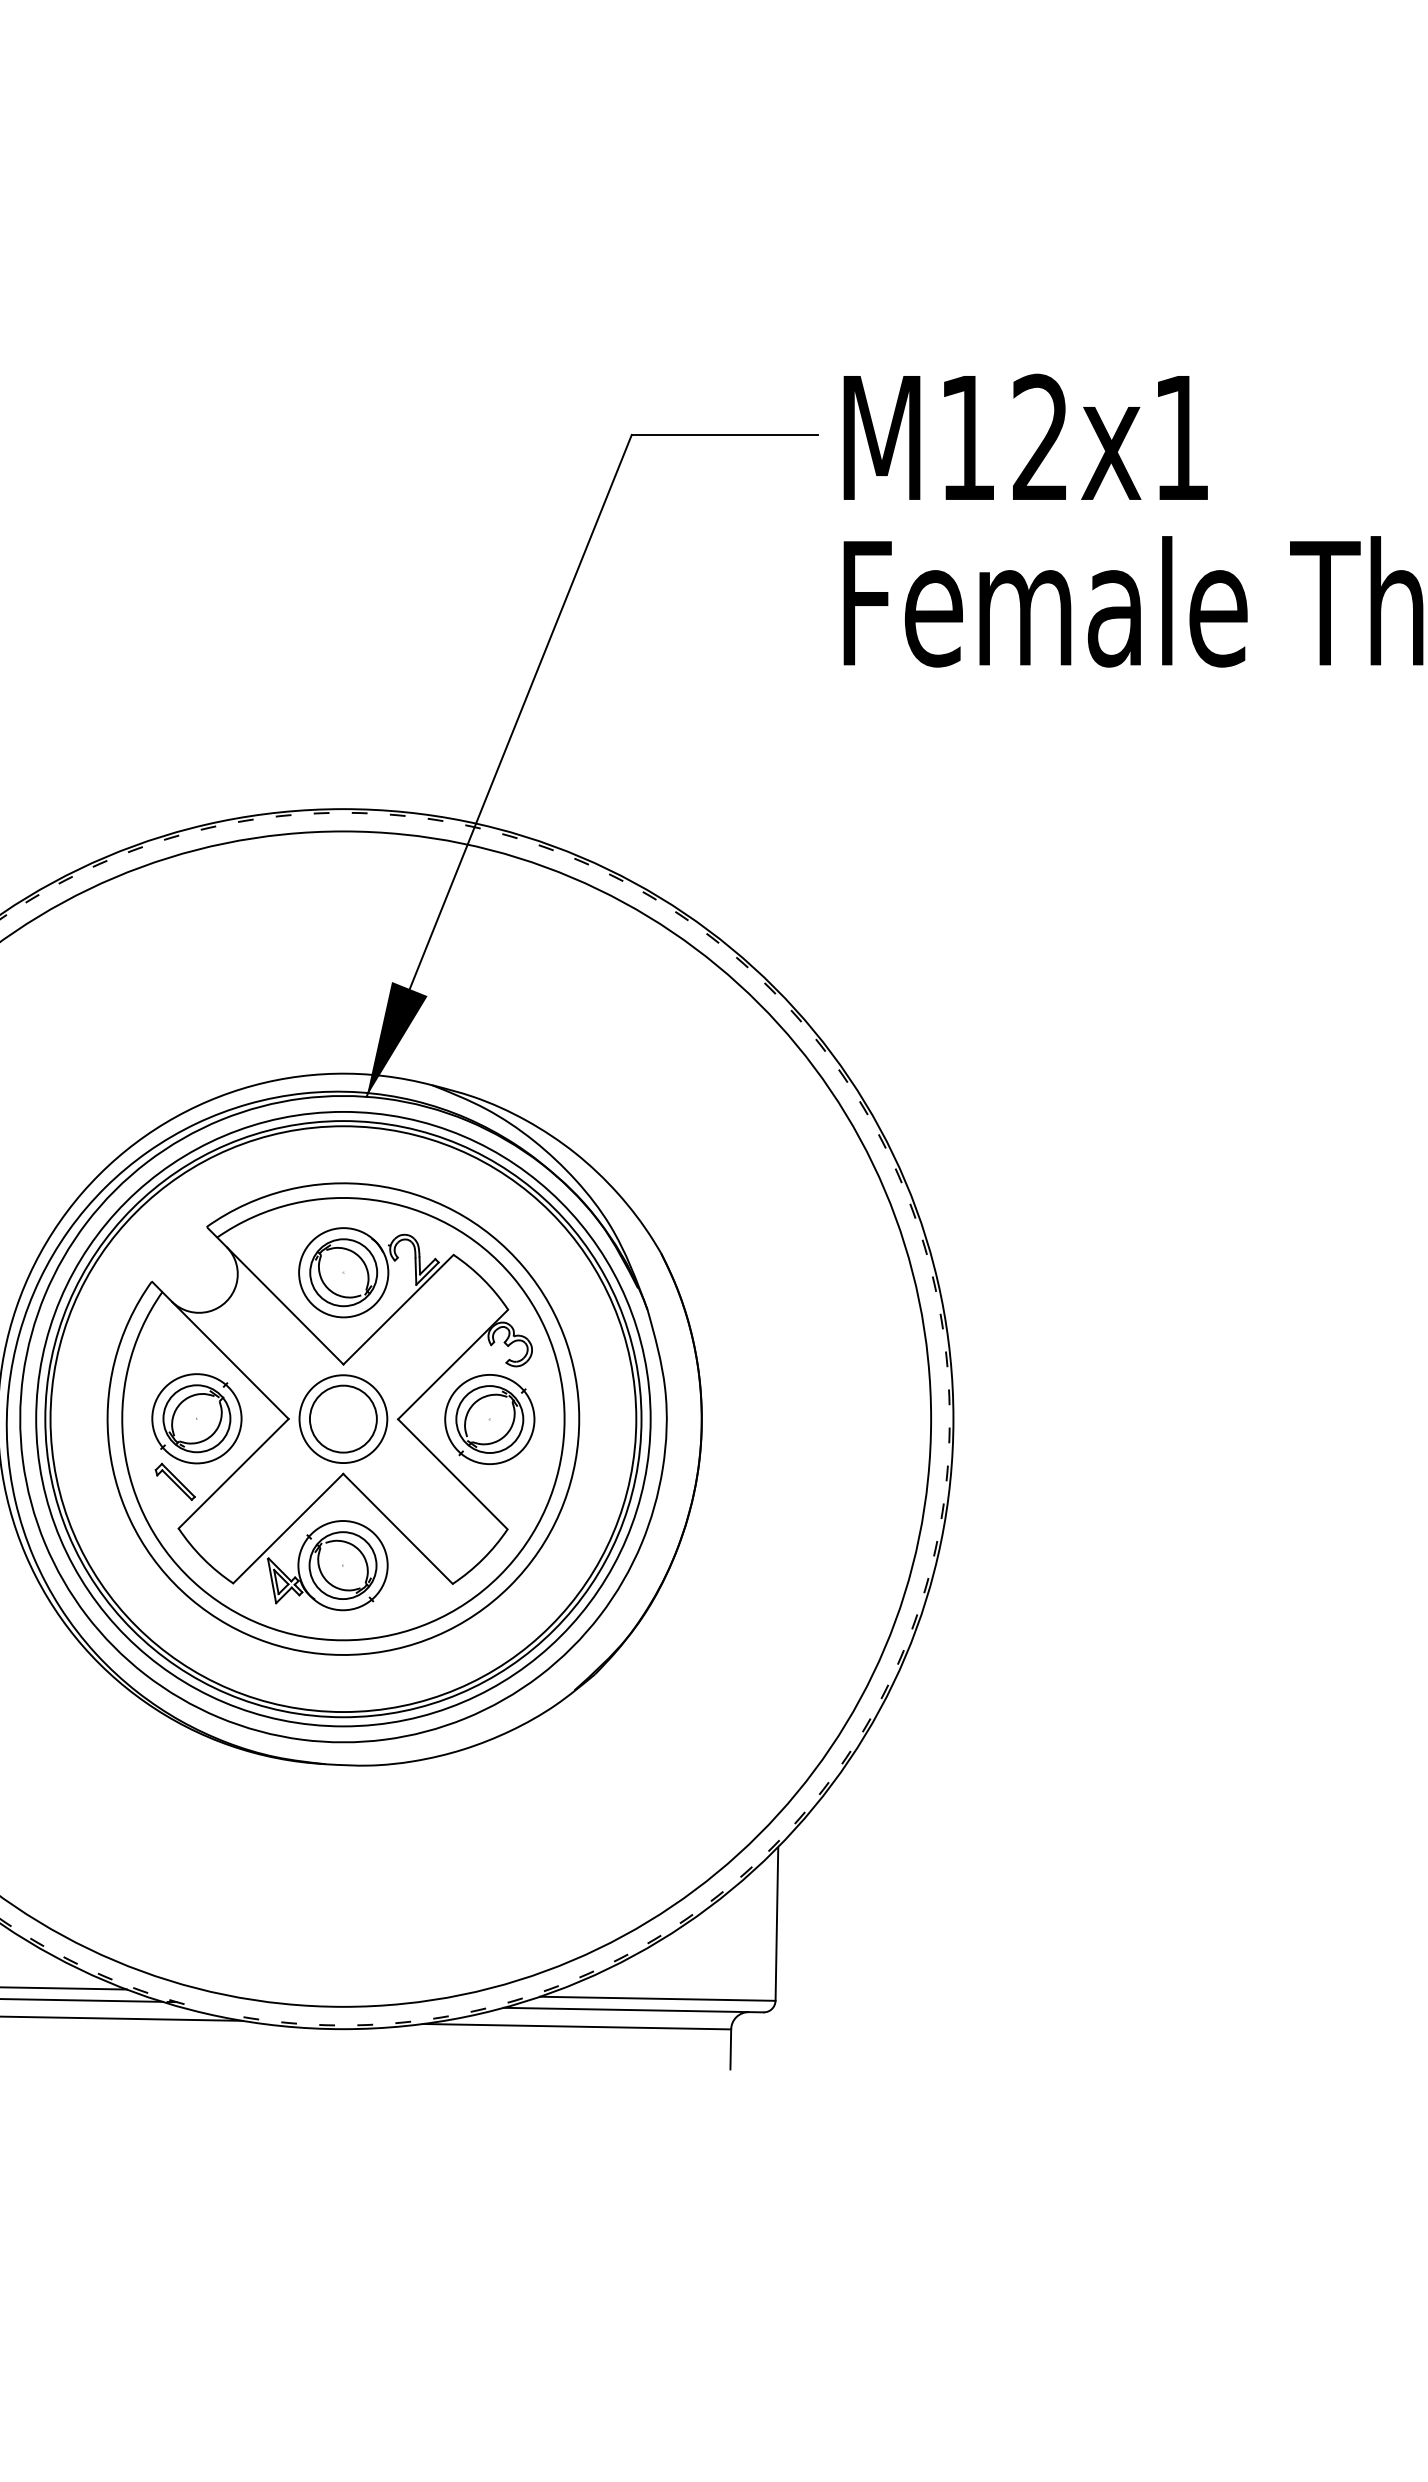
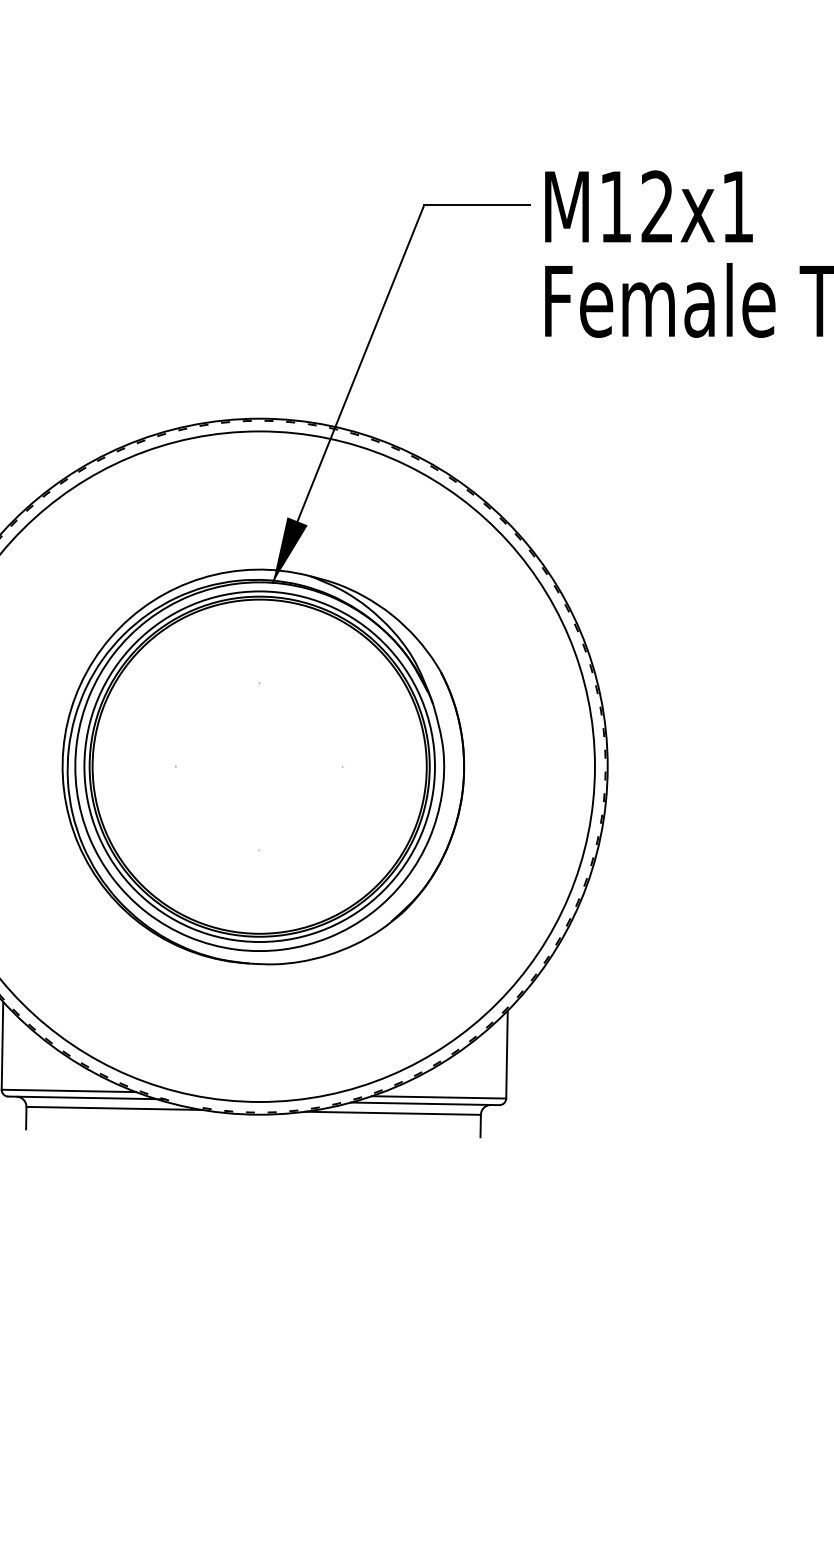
part: (343, 1418) -> (259, 766), removed

